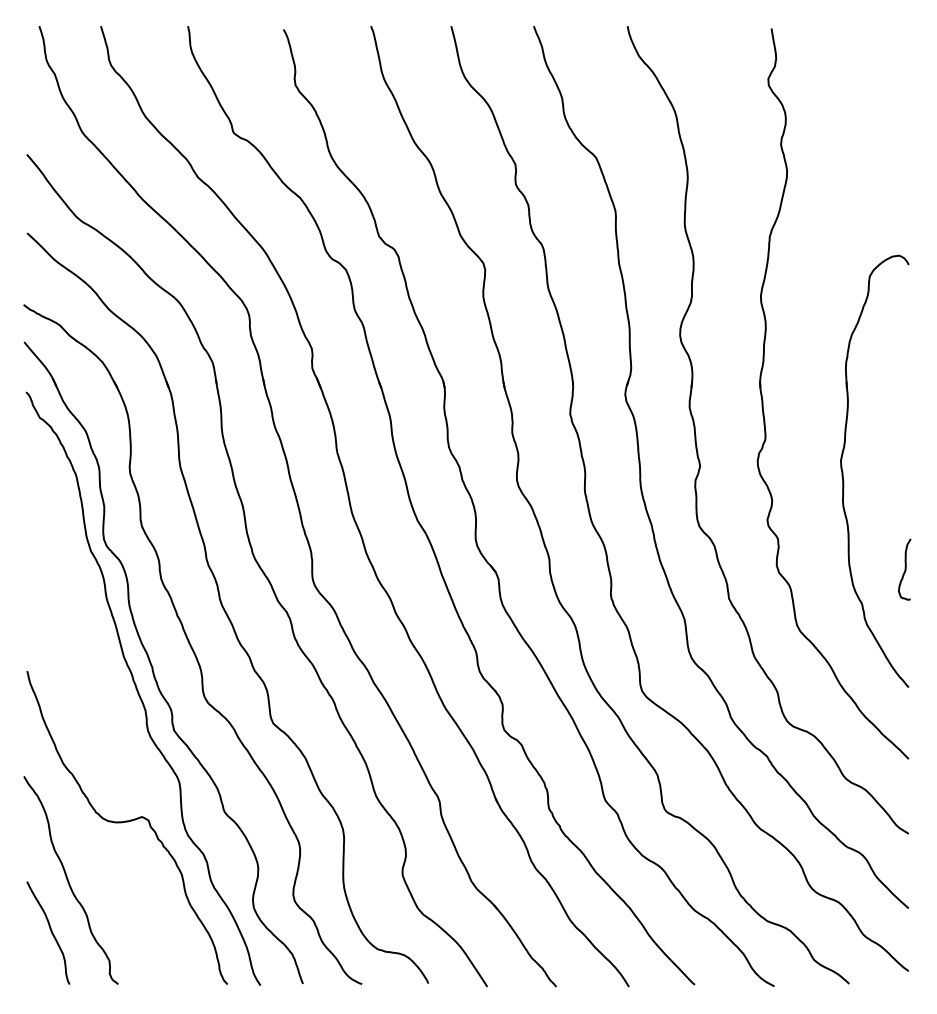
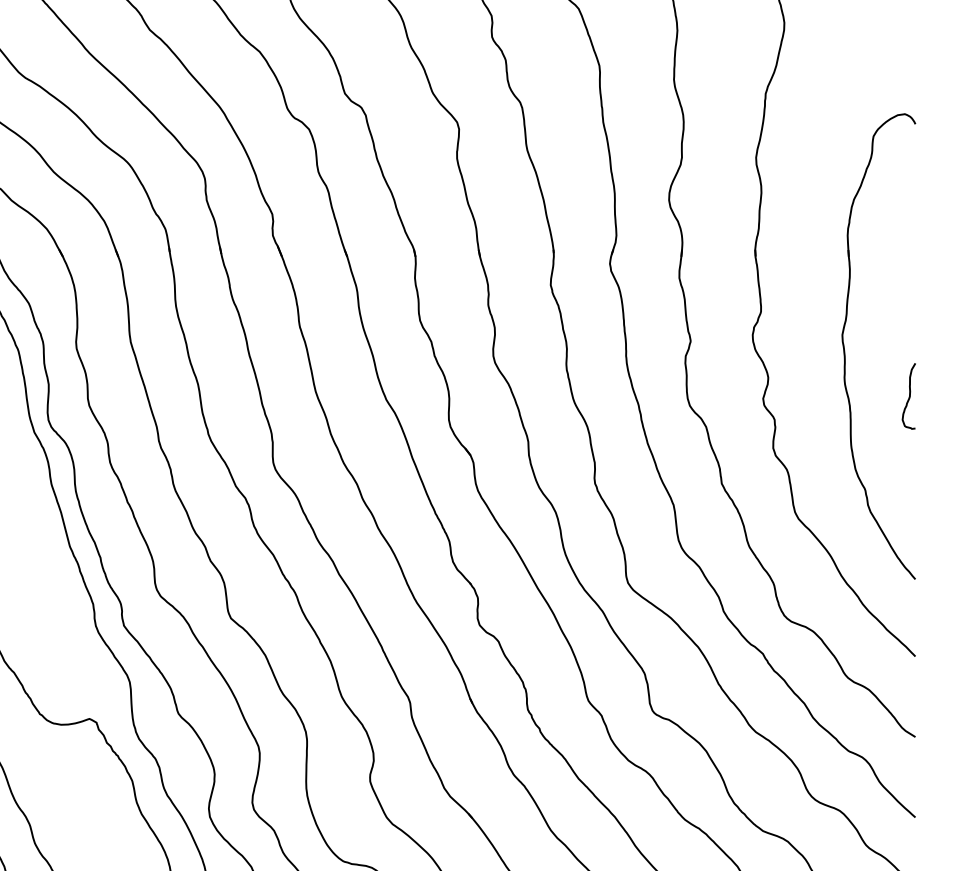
curve: (904, 569) -> (908, 396), moved

